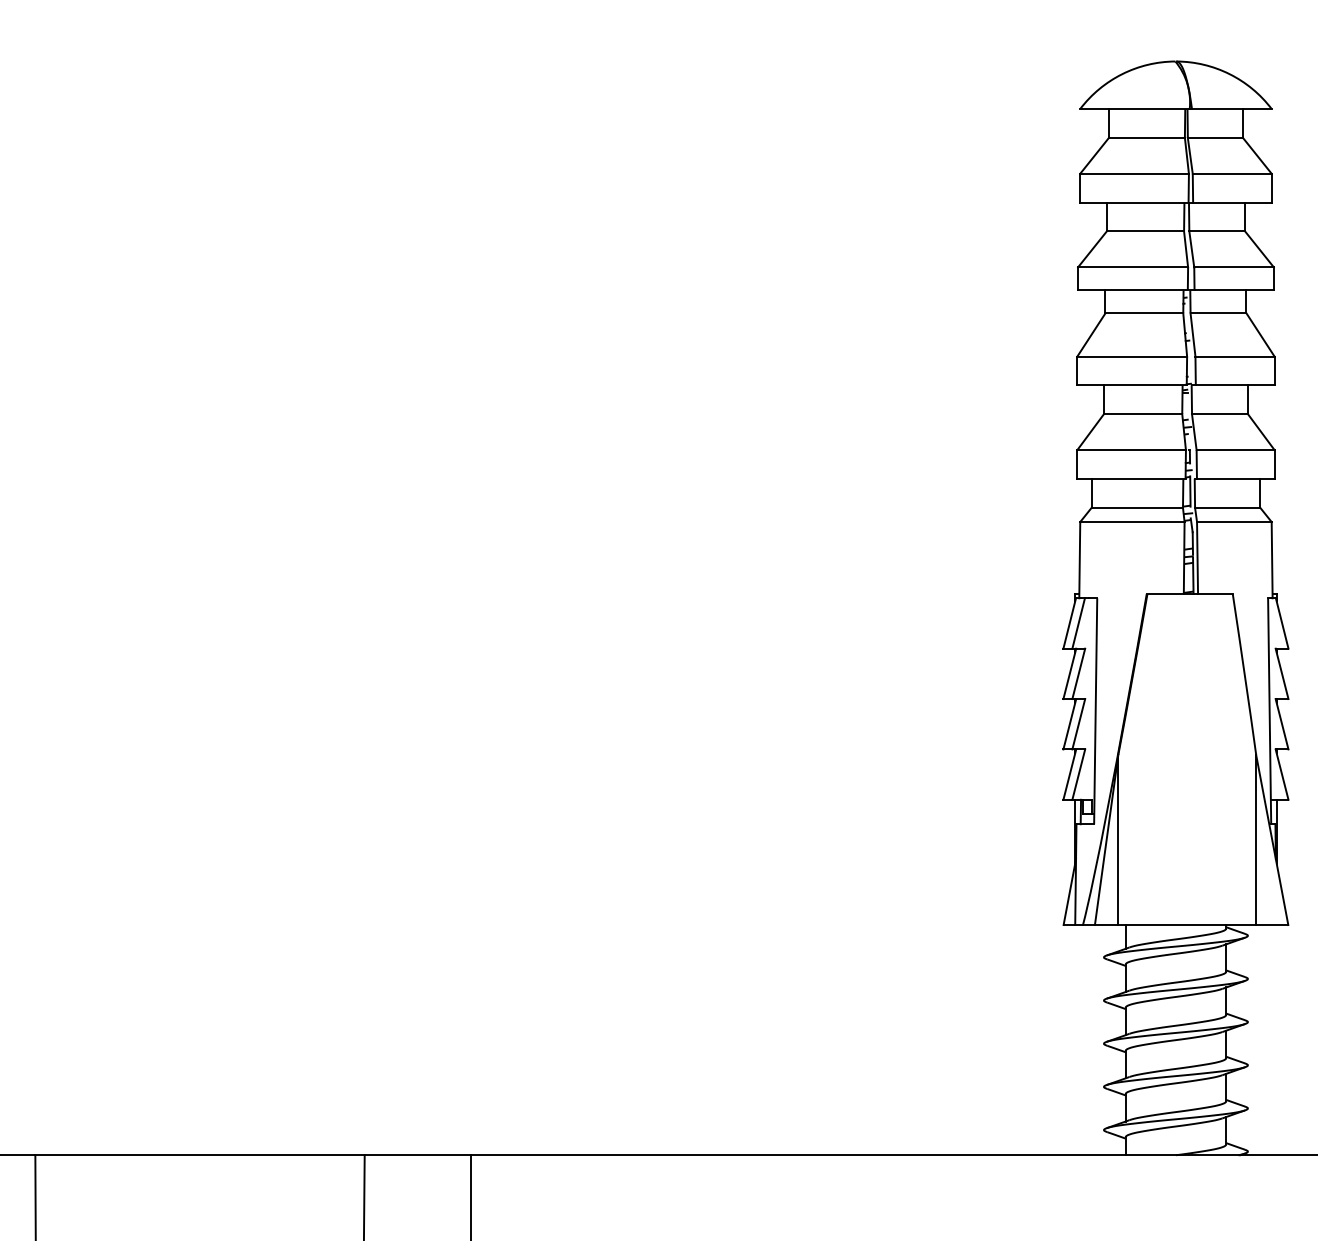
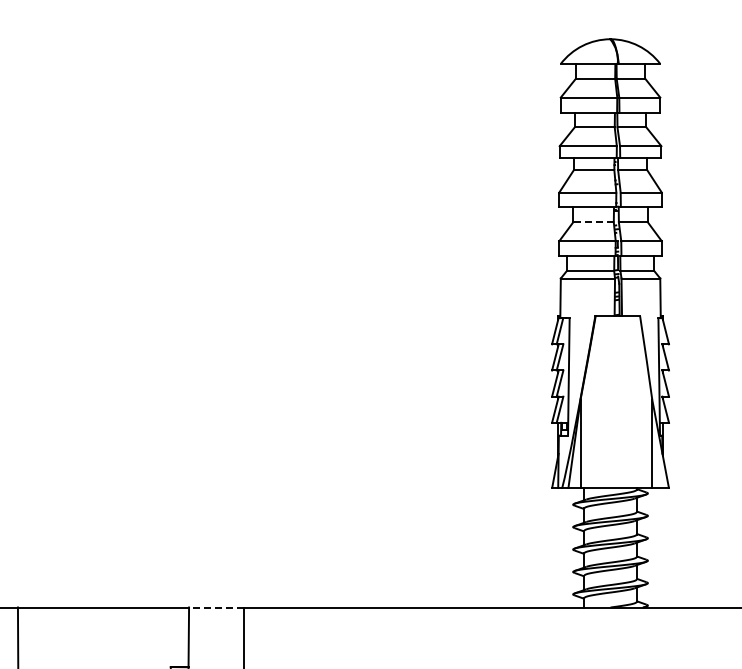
line: (1141, 414) -> (592, 222), solid -> dashed
line: (417, 1155) -> (216, 607), solid -> dashed

